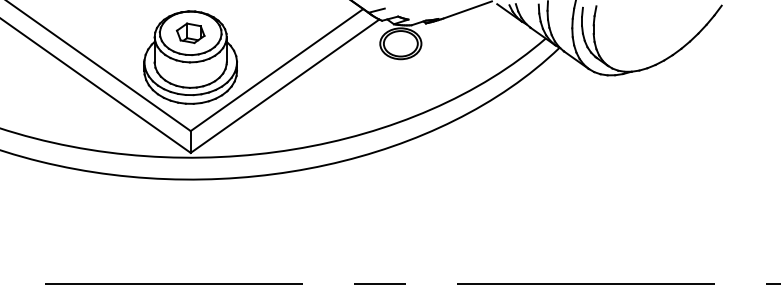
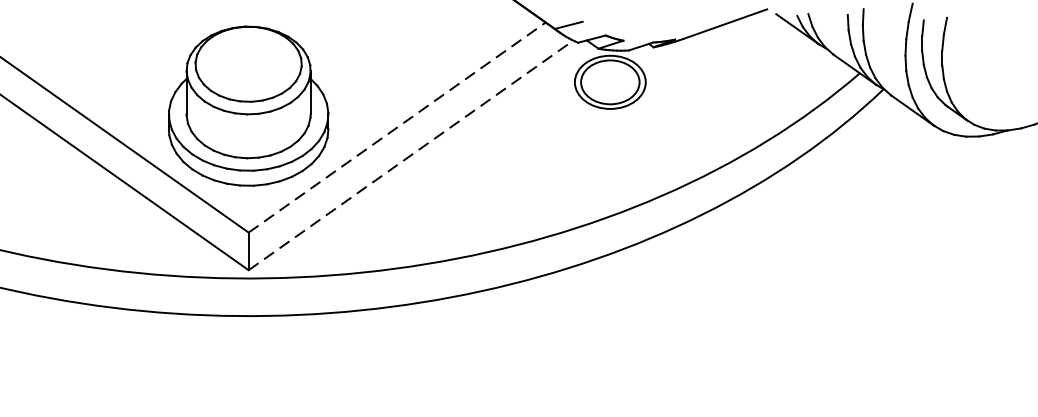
part: (190, 33) -> (248, 64), removed
line: (277, 70) -> (397, 128), solid -> dashed
line: (285, 86) -> (411, 155), solid -> dashed

